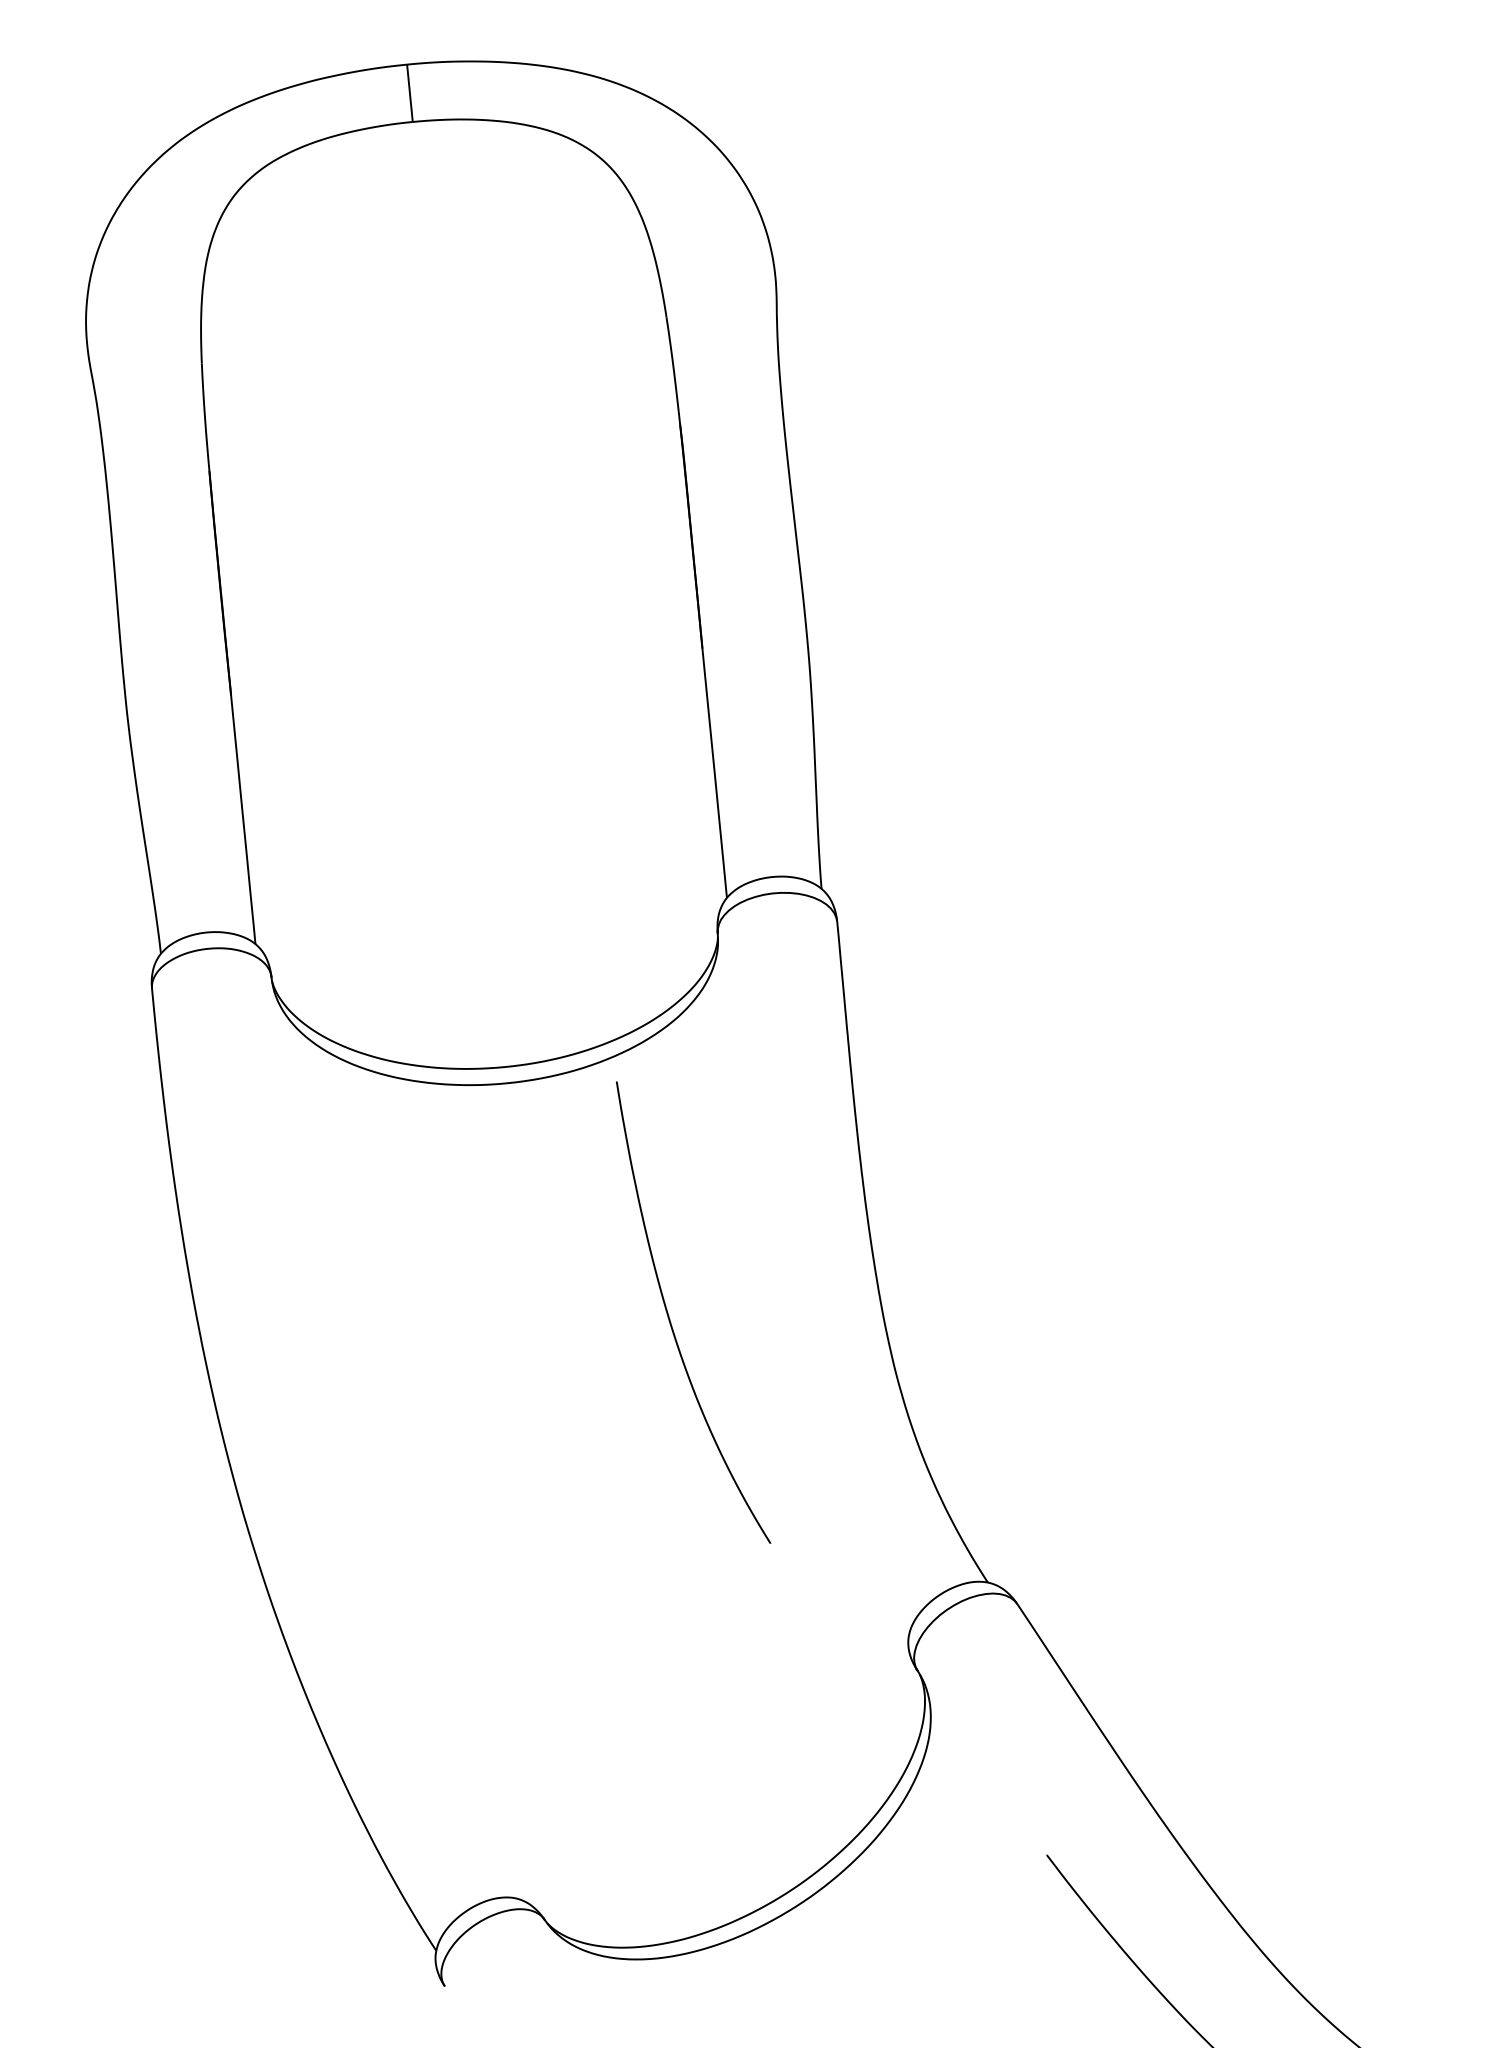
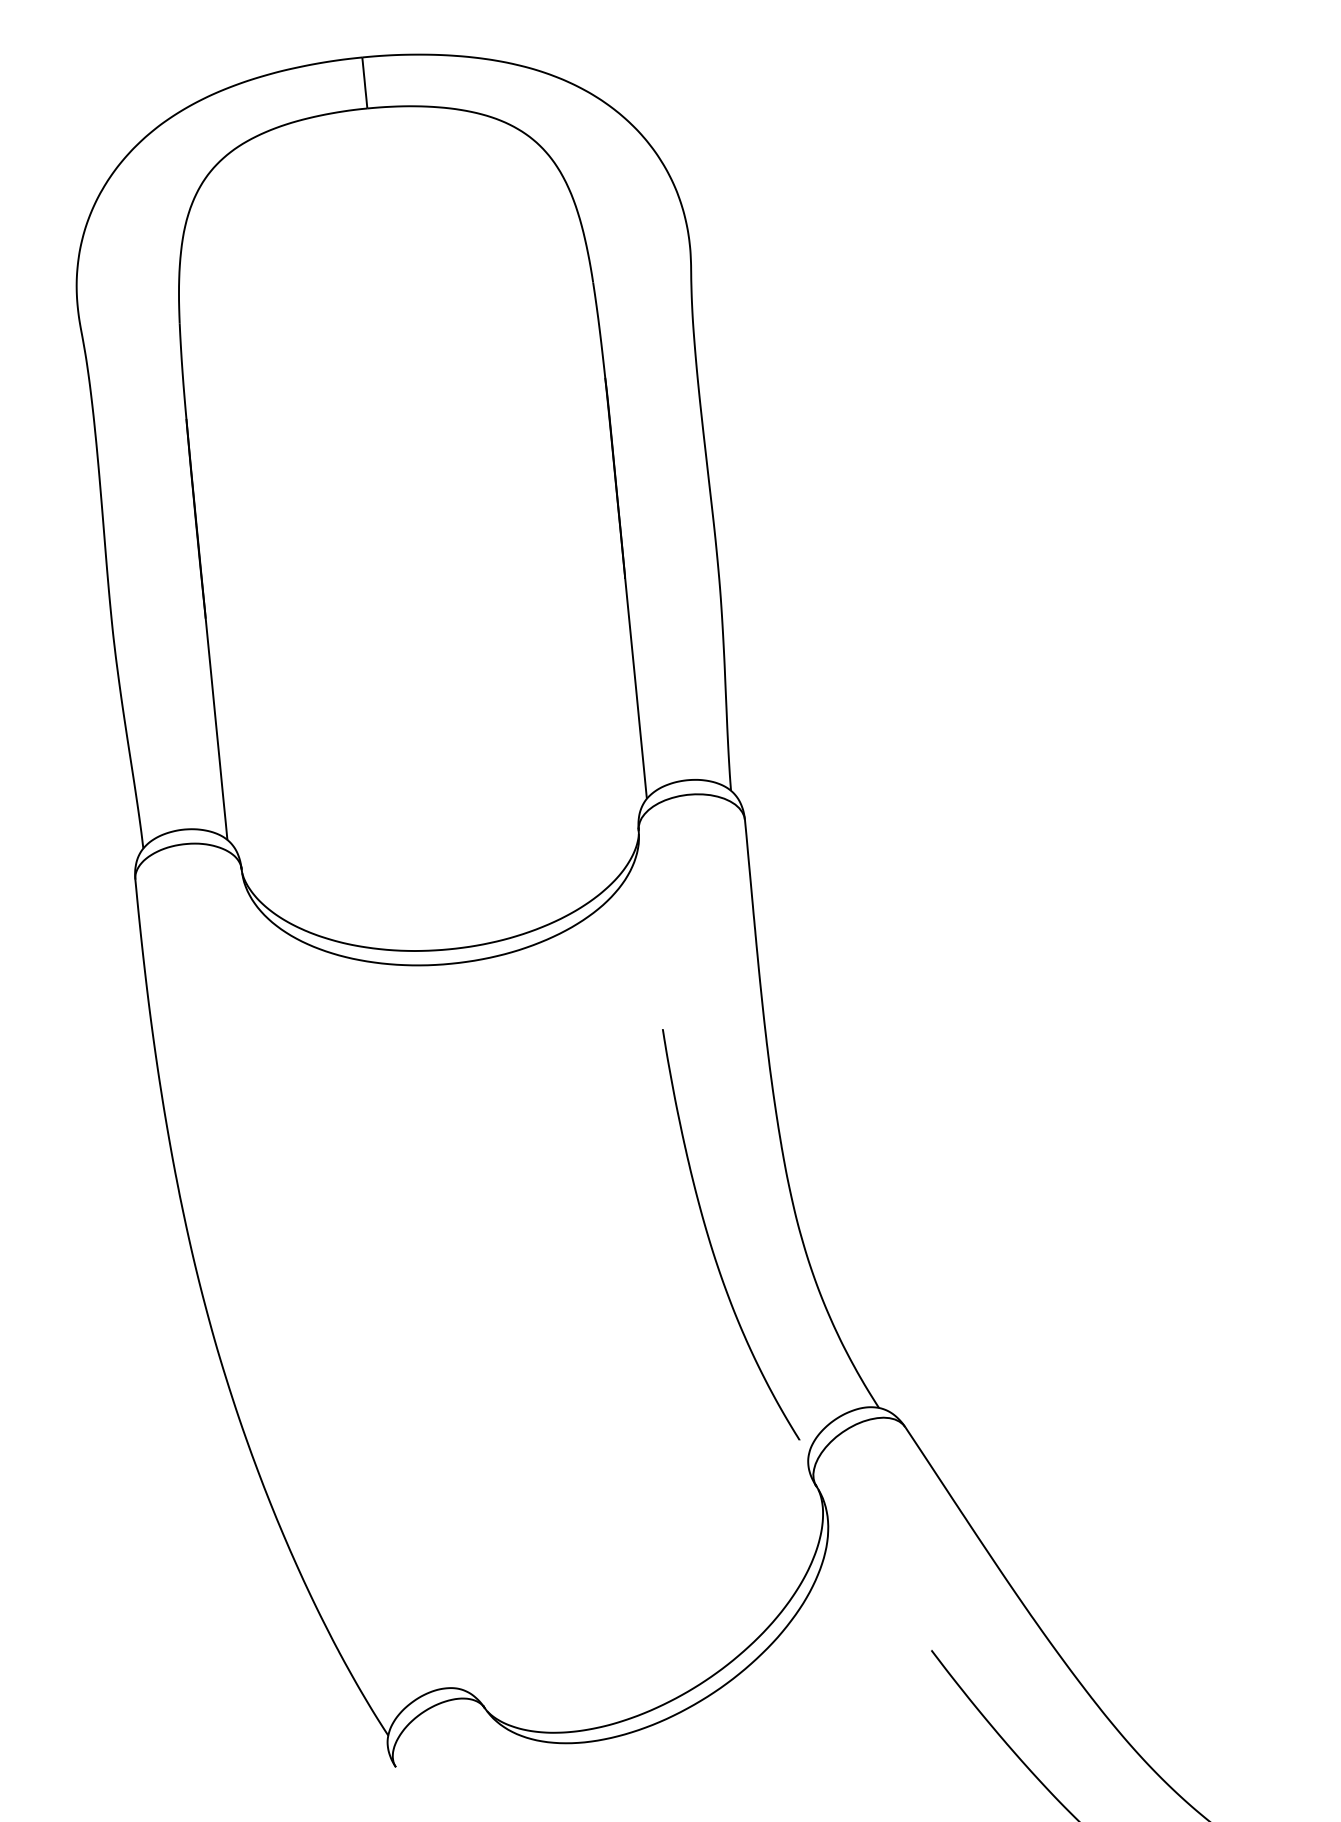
curve: (670, 1317) -> (710, 1239), moved

